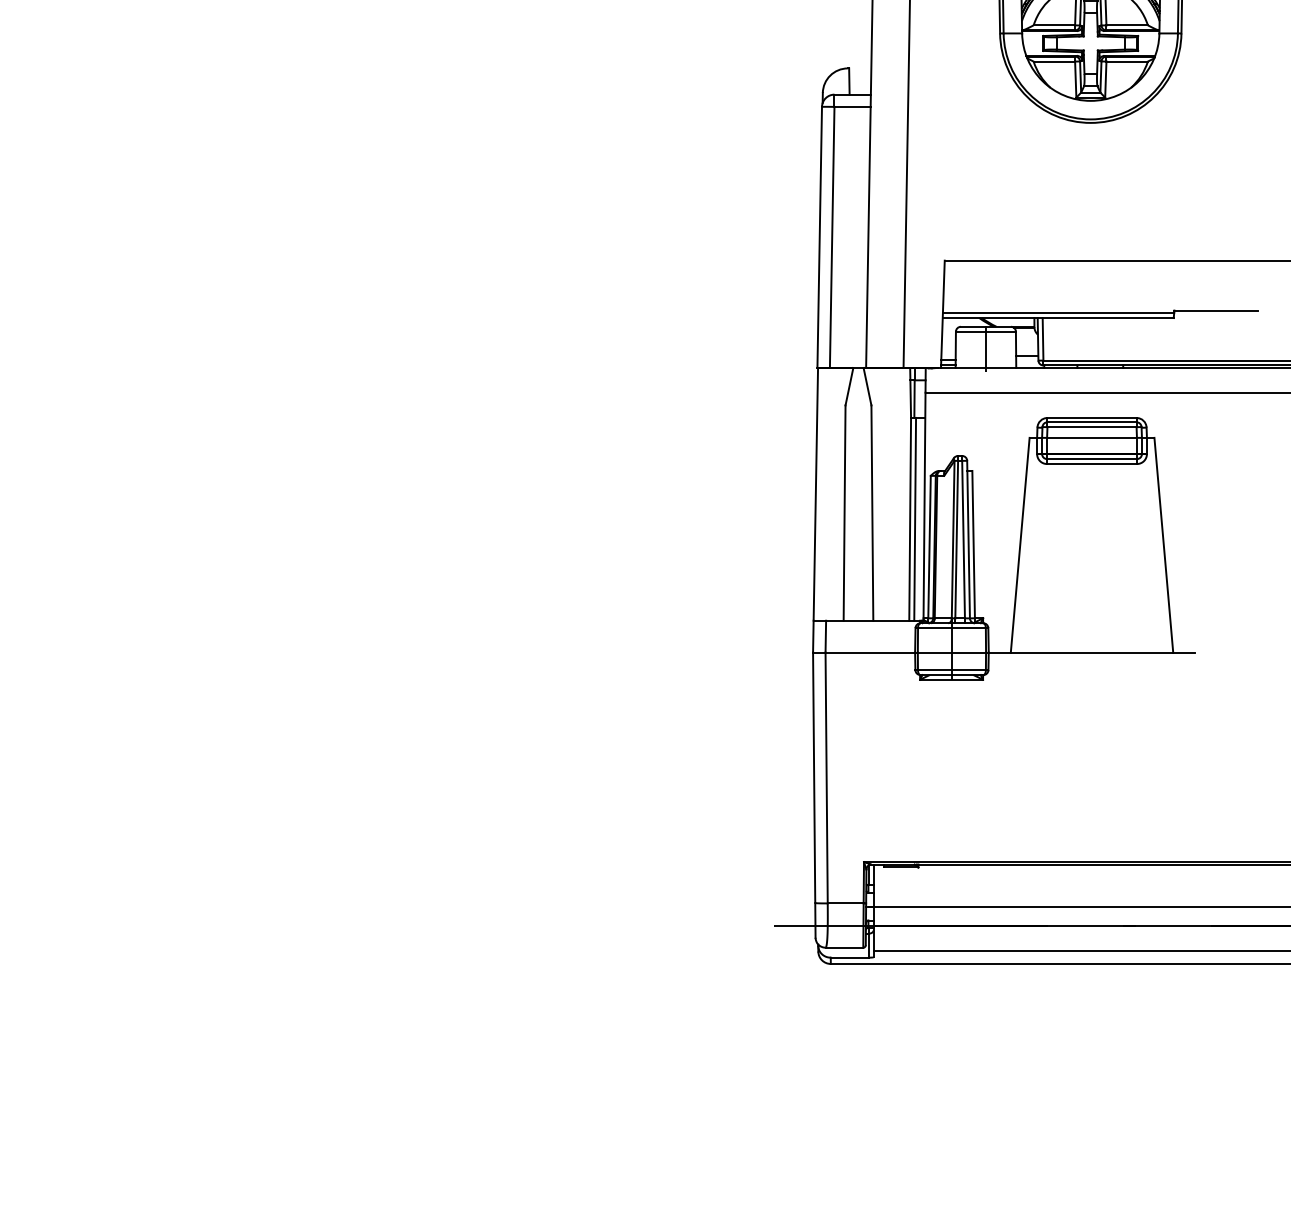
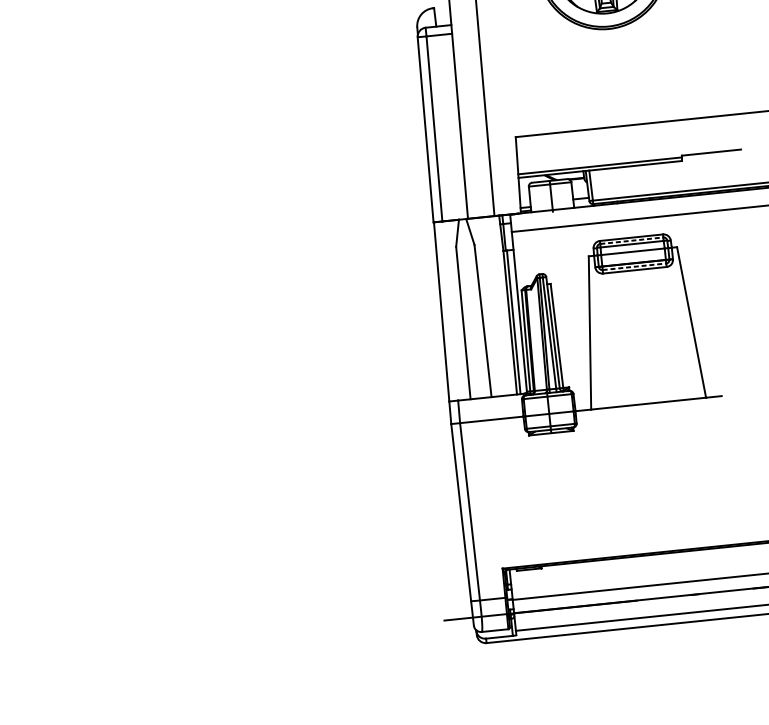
line: (1092, 422) -> (632, 240), solid -> dashed
line: (1092, 459) -> (634, 267), solid -> dashed

